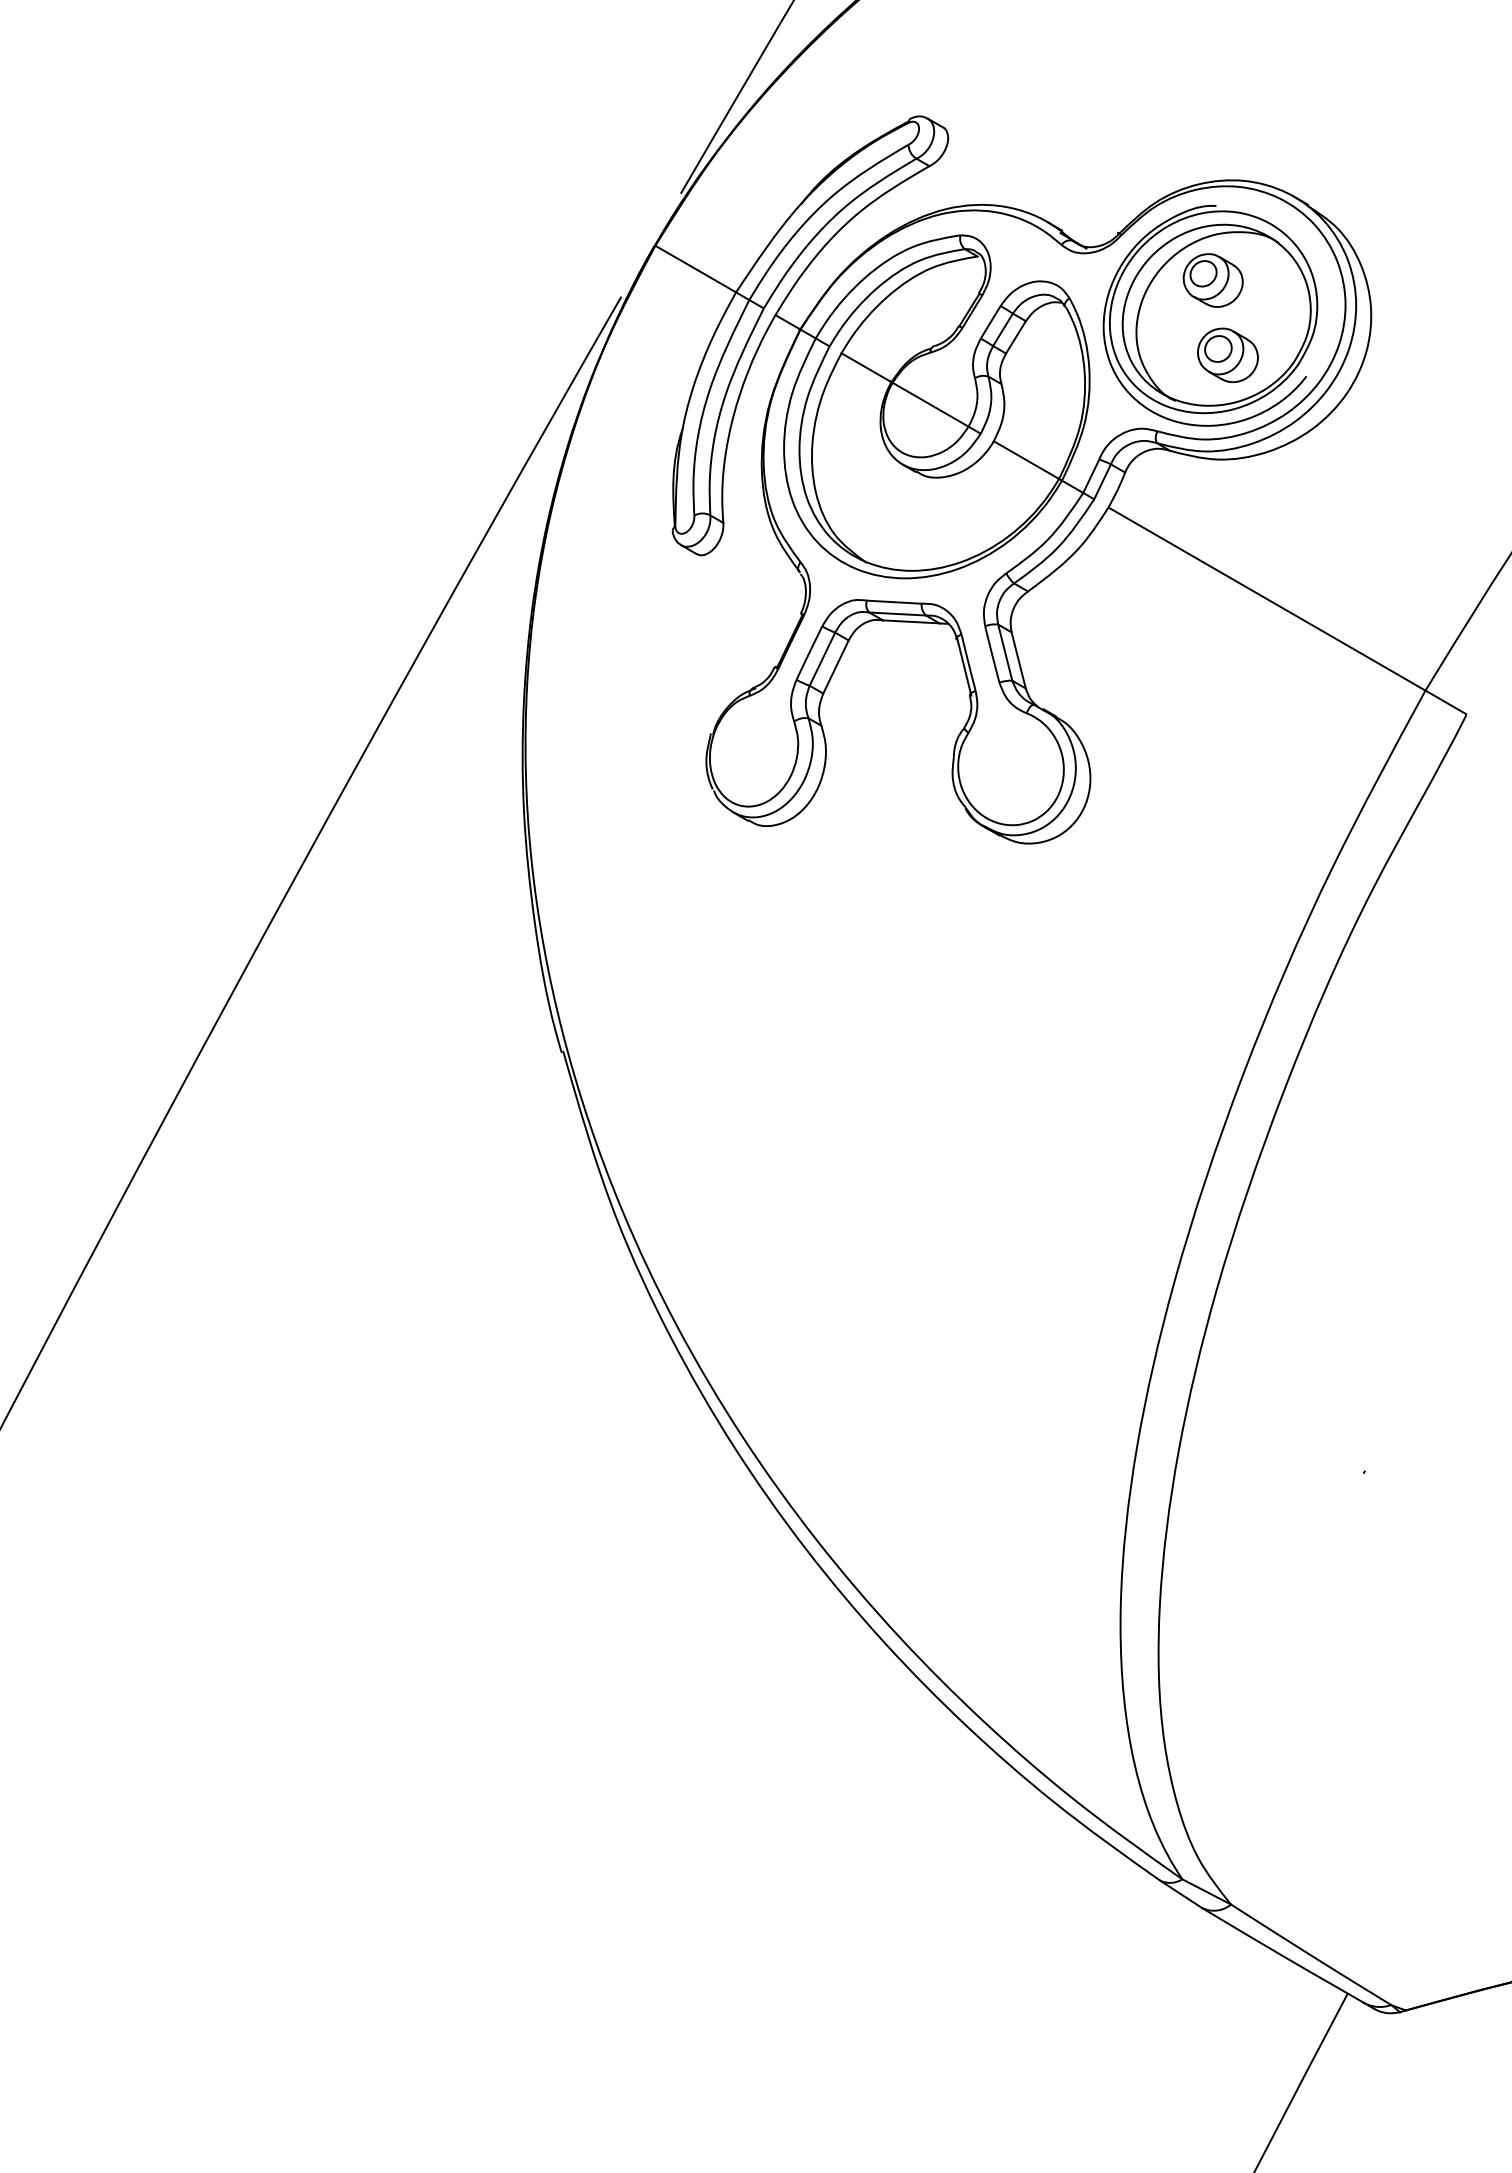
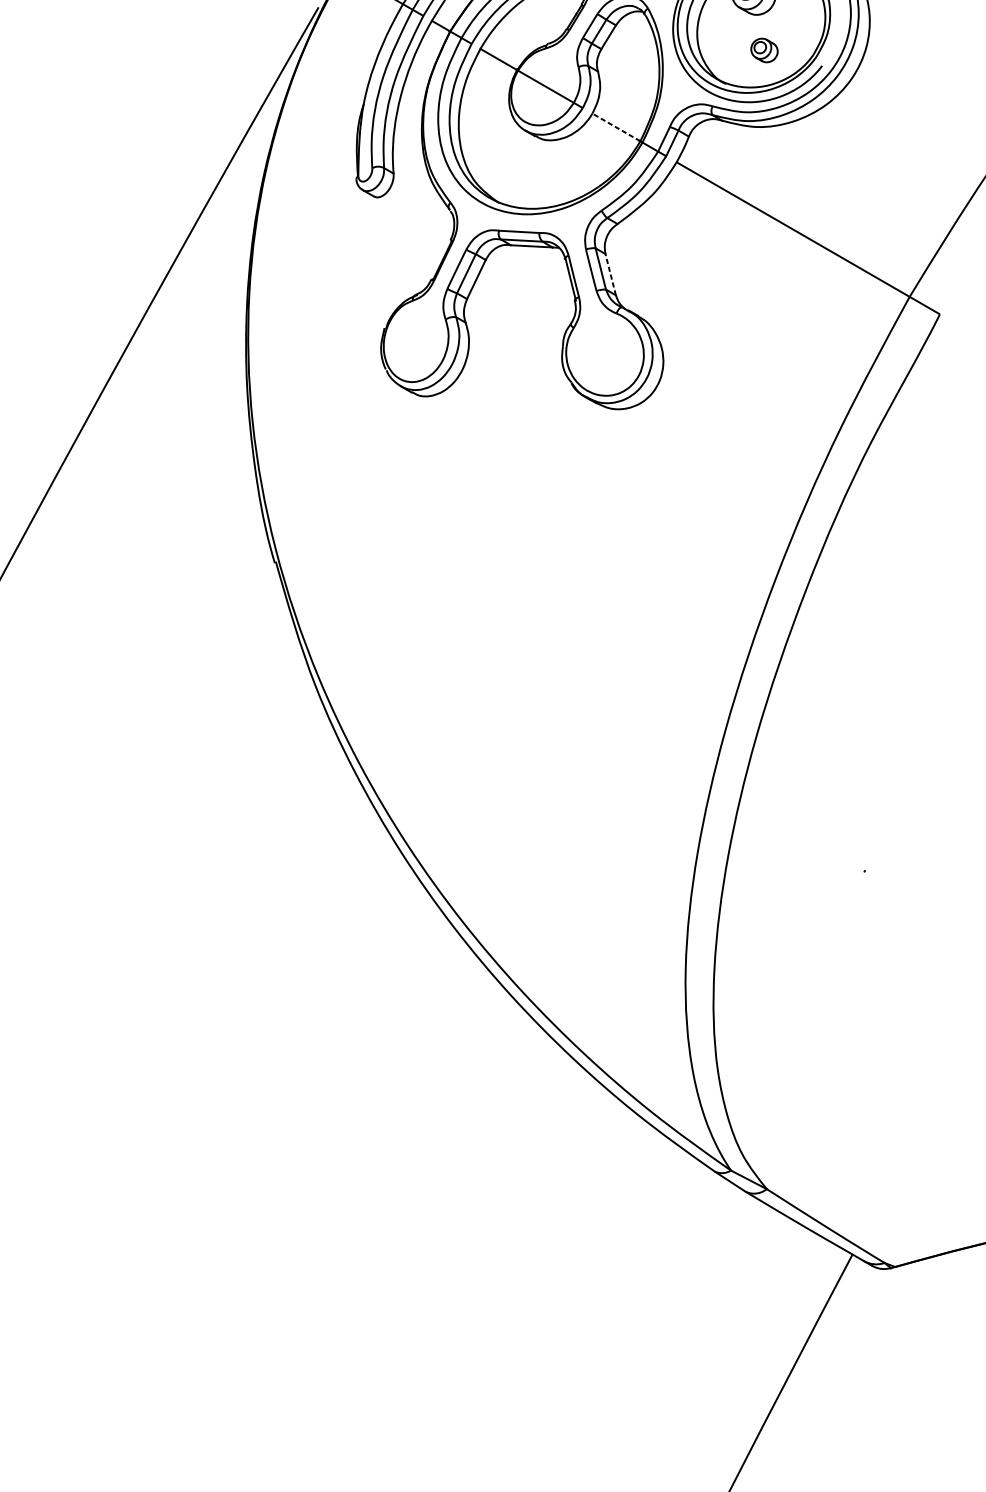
part: (1227, 355) -> (764, 50), size x0.6
line: (1026, 460) -> (616, 127), solid -> dashed
line: (1018, 660) -> (610, 274), solid -> dashed

